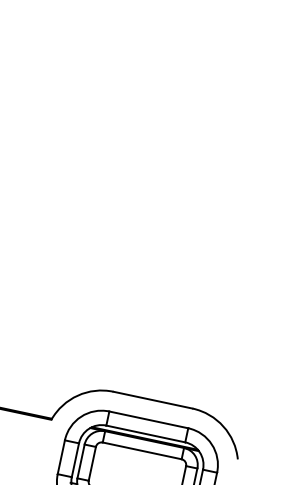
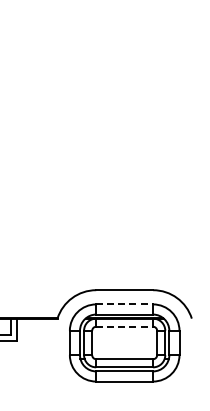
line: (149, 420) -> (125, 304), solid -> dashed
line: (143, 450) -> (125, 326), solid -> dashed

